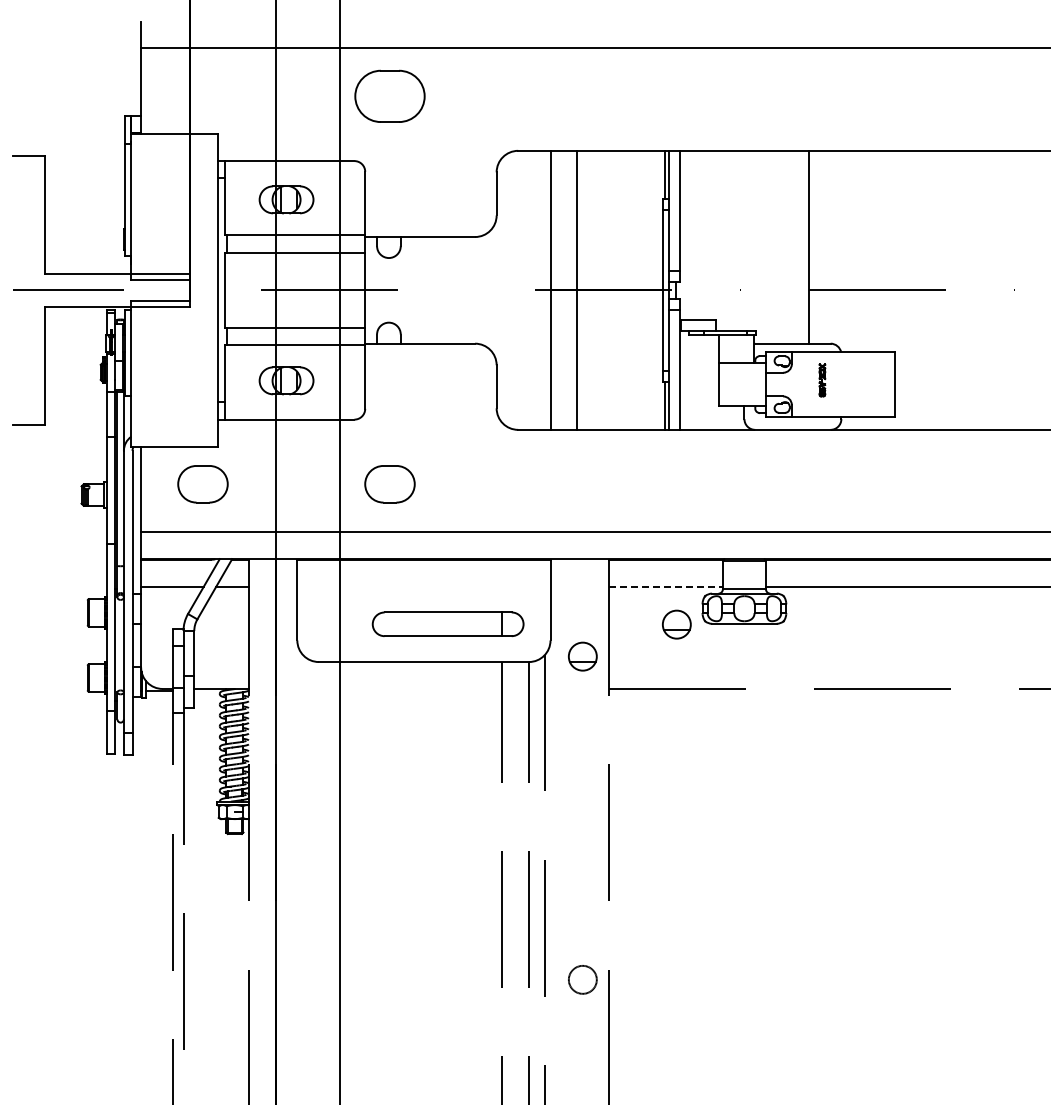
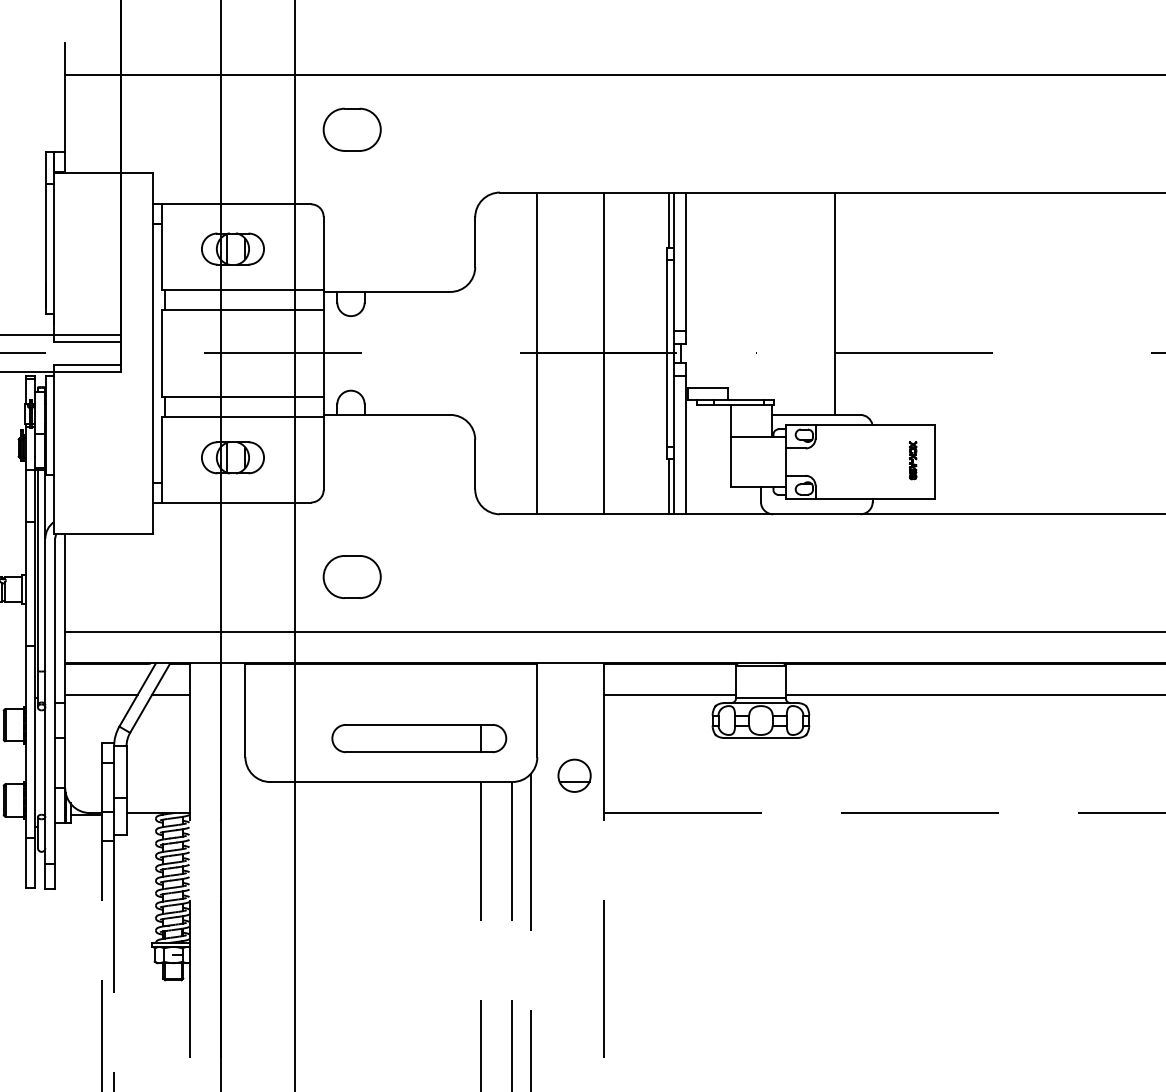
part: (389, 96) -> (351, 129), size x0.71
line: (576, 289) -> (604, 352), moved
part: (822, 380) -> (913, 460), moved
part: (202, 484) -> (136, 577), removed
line: (666, 586) -> (671, 694), dashed -> solid
part: (676, 624) -> (682, 738), removed

